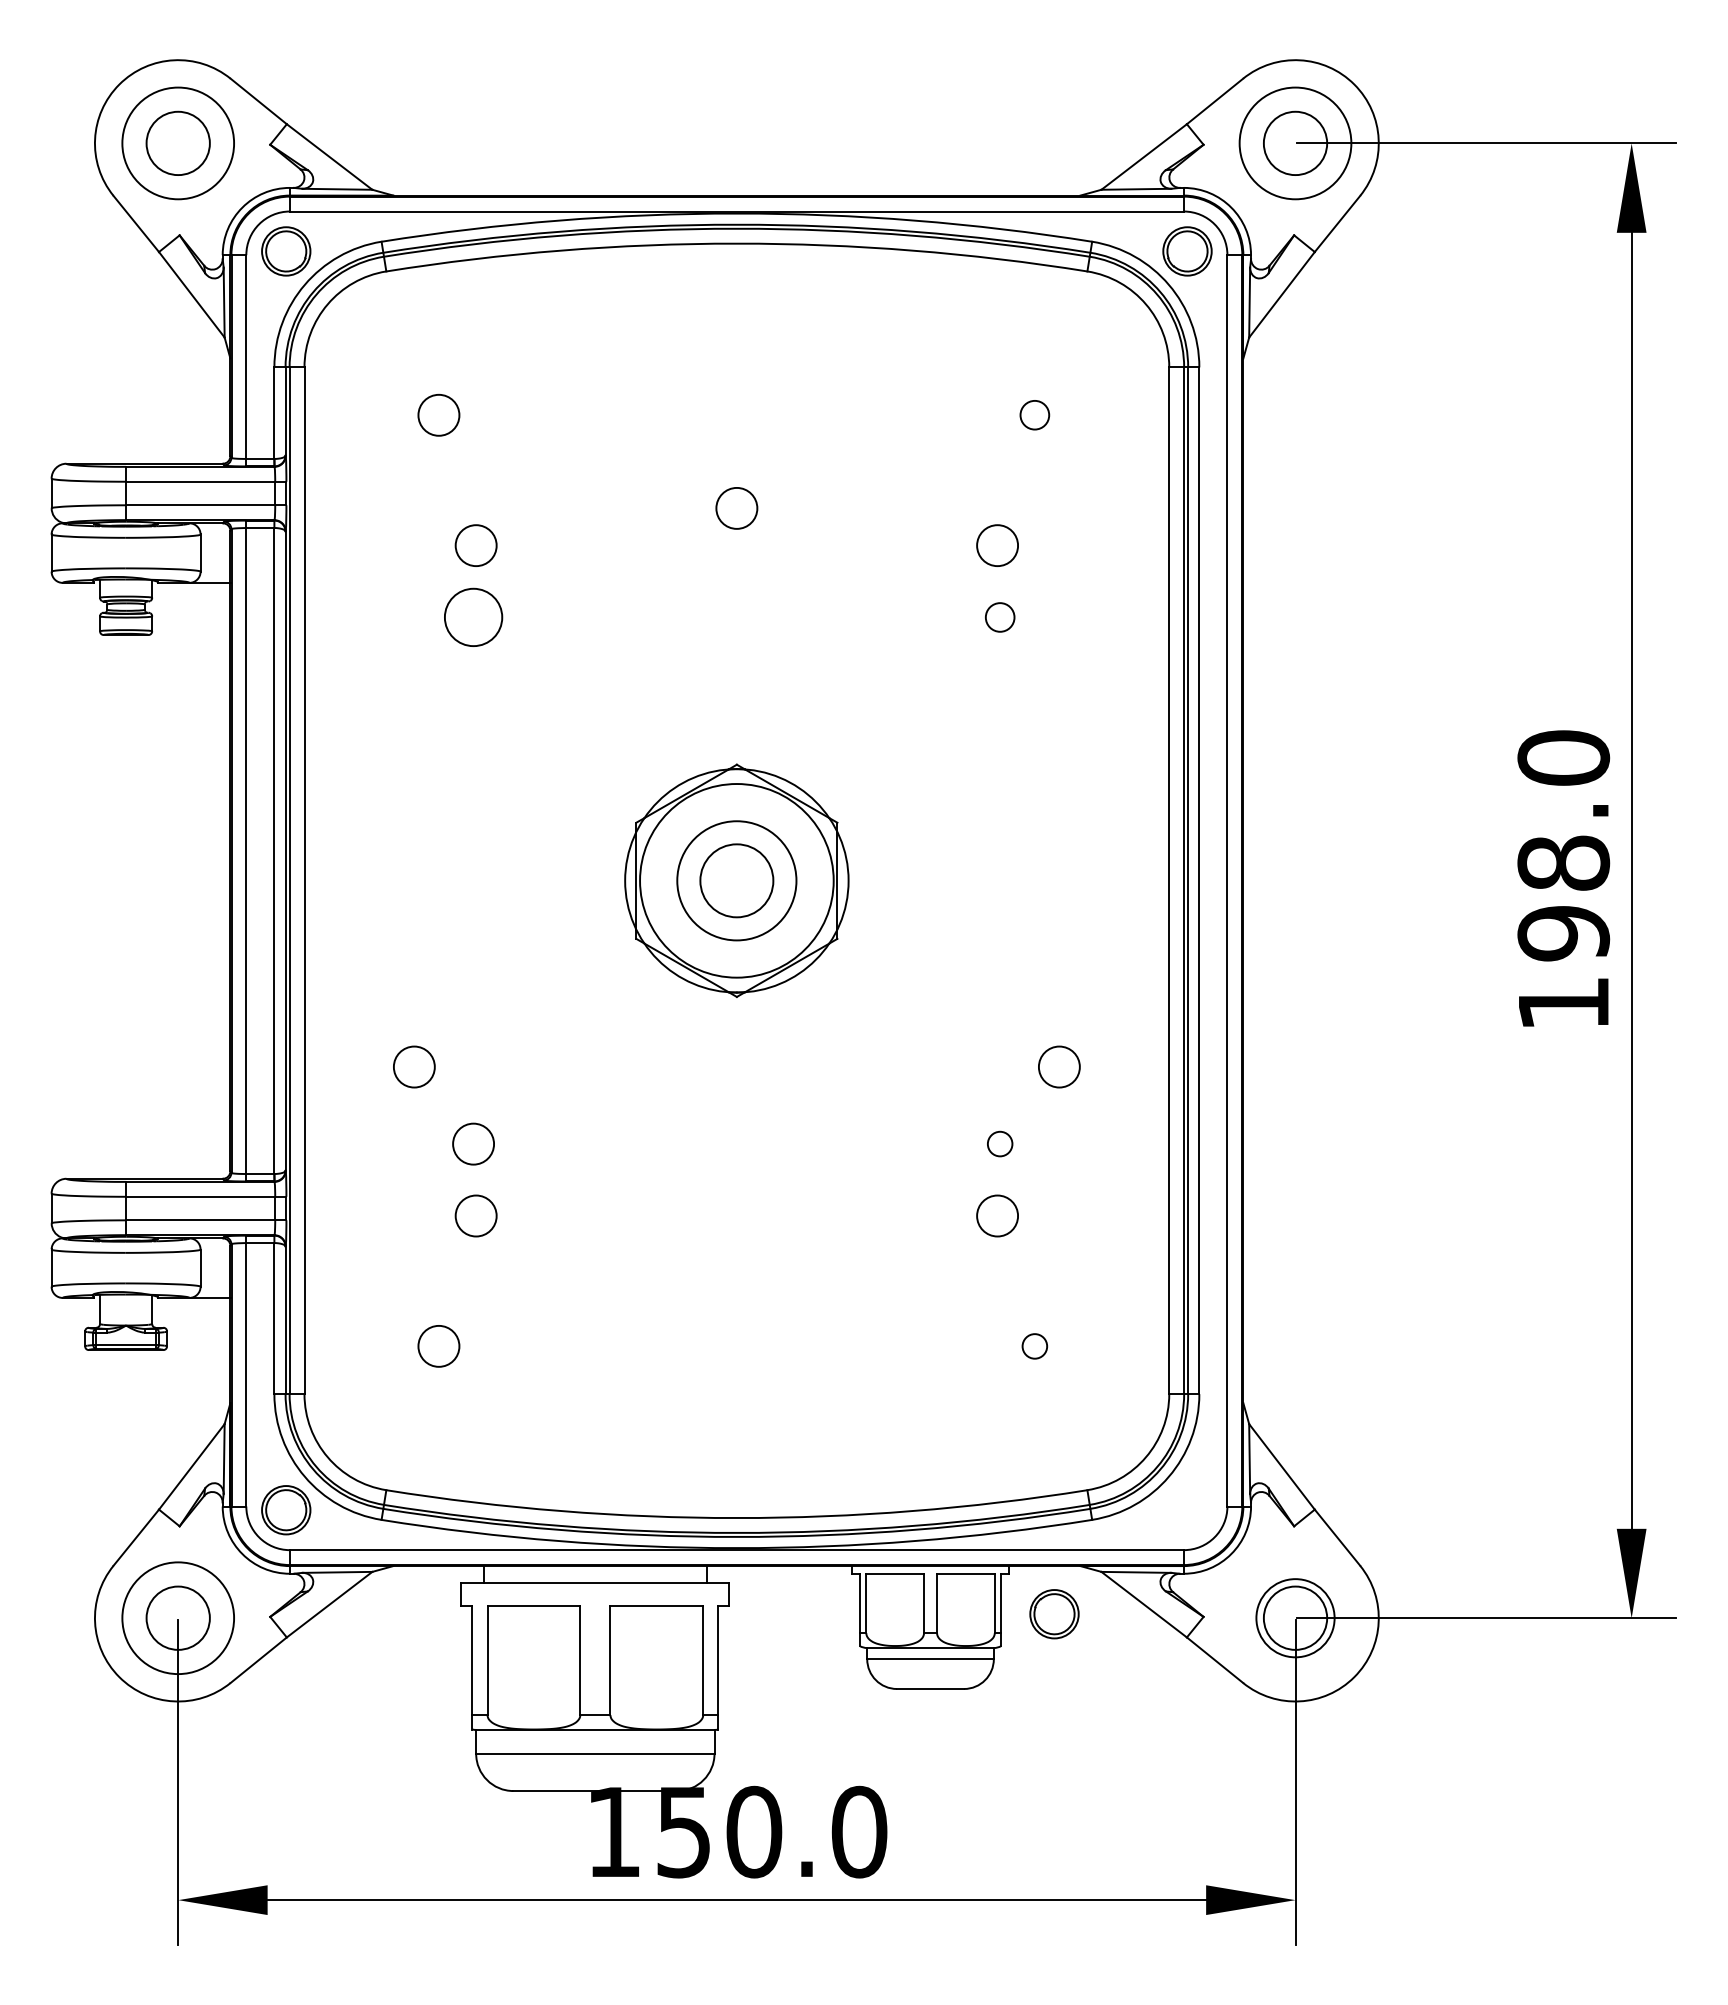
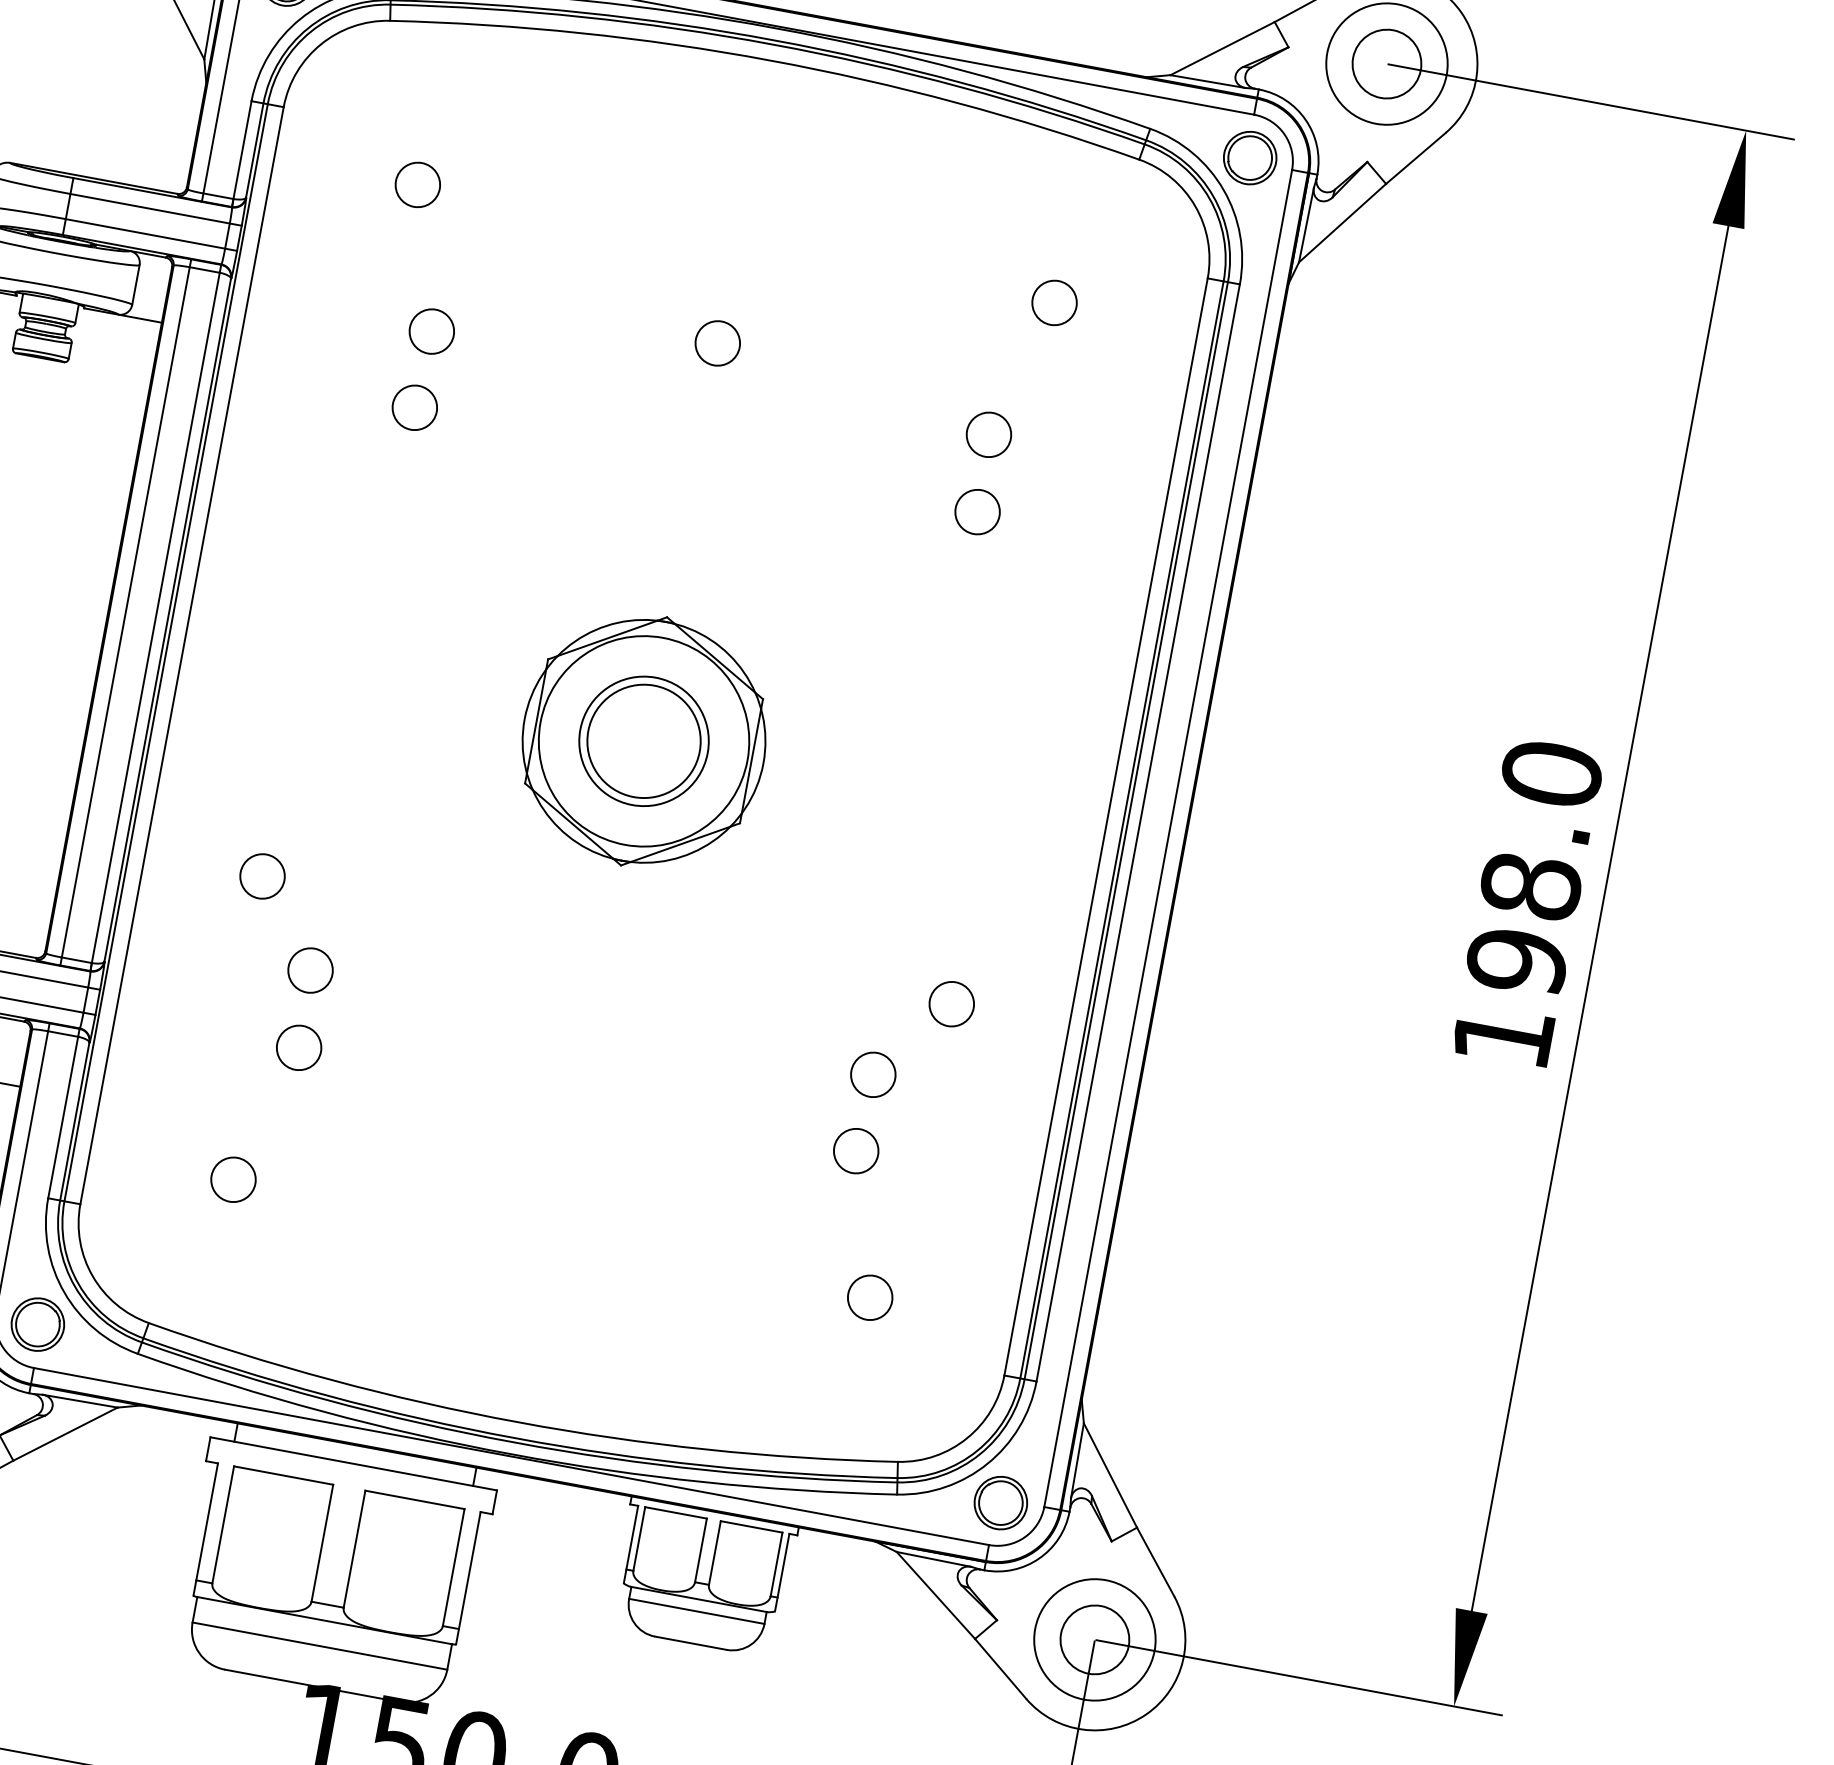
circle: (1034, 414) -> (1054, 302), size x1.43
circle: (473, 616) -> (414, 406), size x0.71
circle: (999, 617) -> (976, 512), size x1.43
circle: (736, 880) -> (643, 740), size x1.43
circle: (999, 1143) -> (872, 1074), size x1.67
circle: (1034, 1346) -> (869, 1297), size x1.67
part: (1054, 1614) -> (1000, 1503), moved
circle: (1295, 1618) -> (1094, 1640), size x1.43

